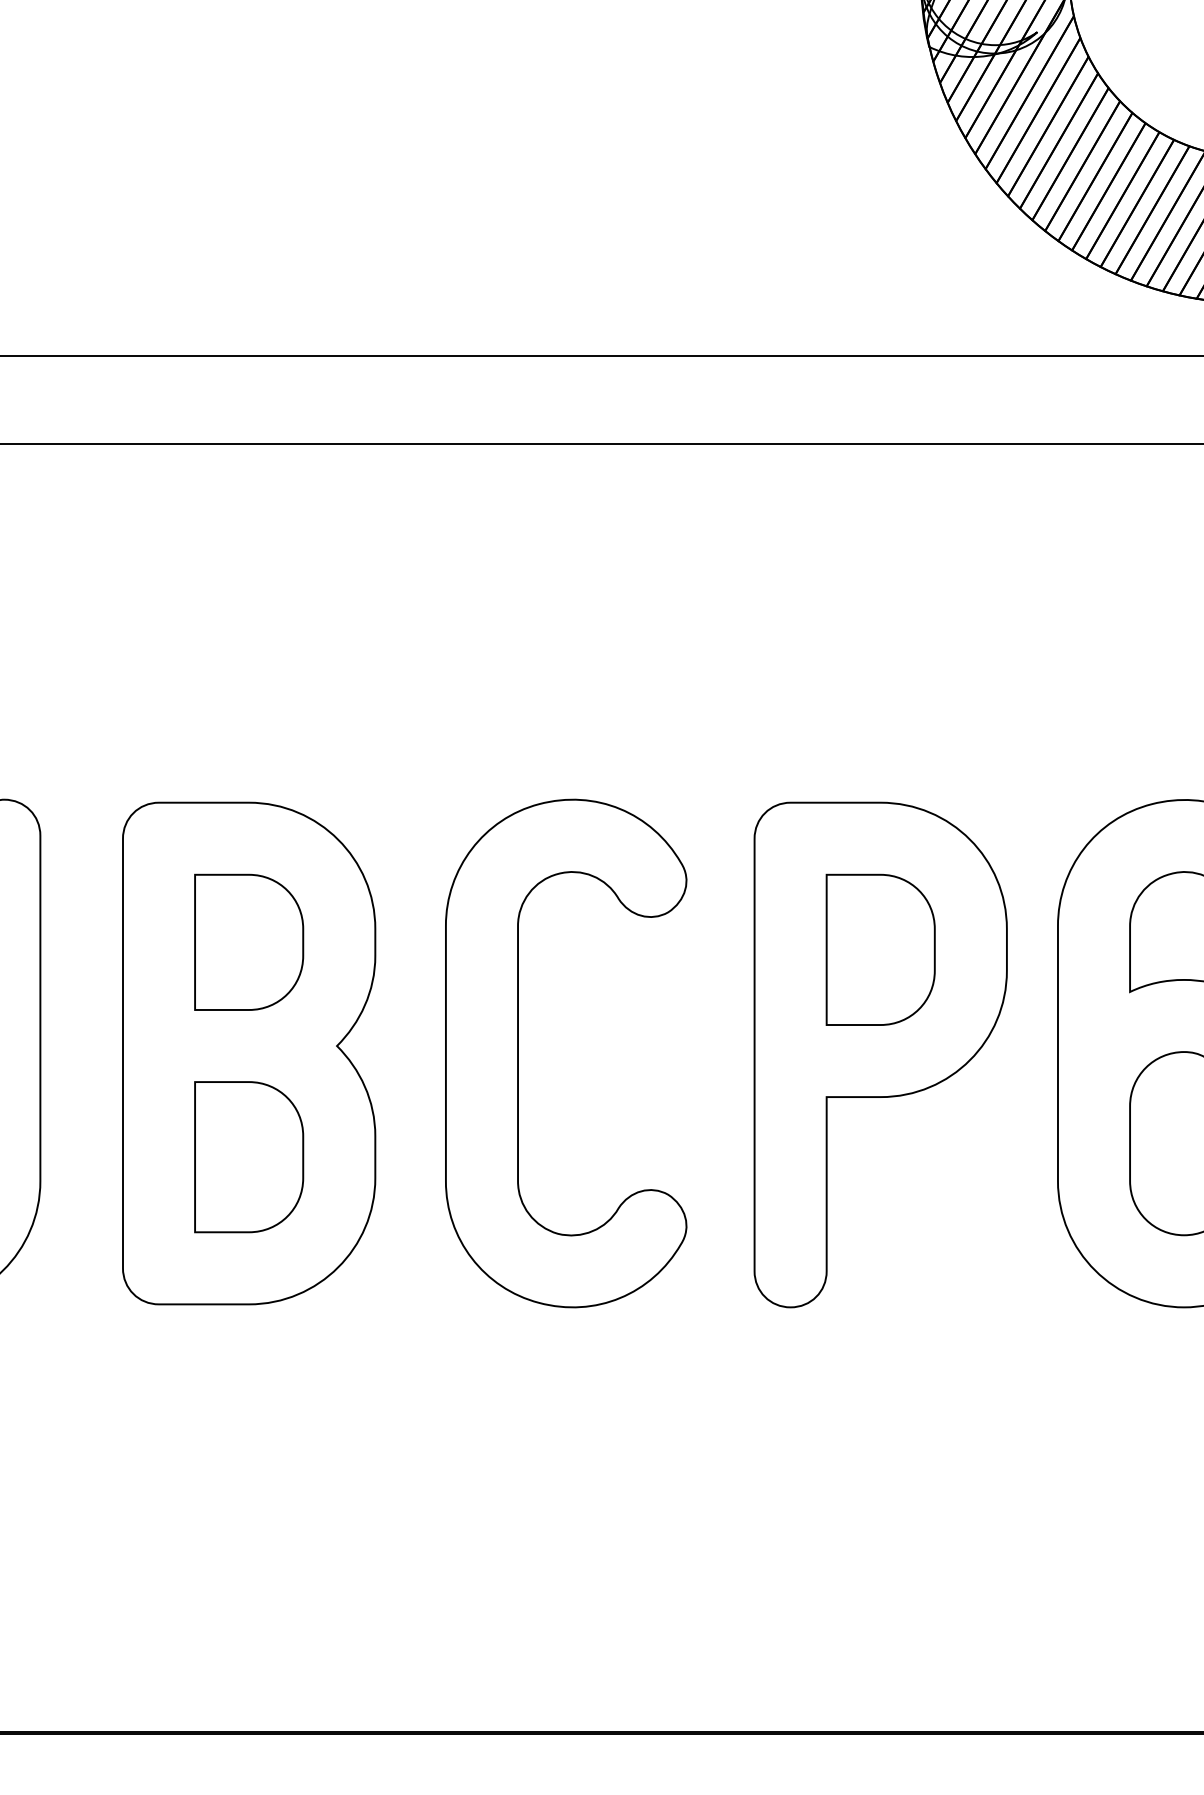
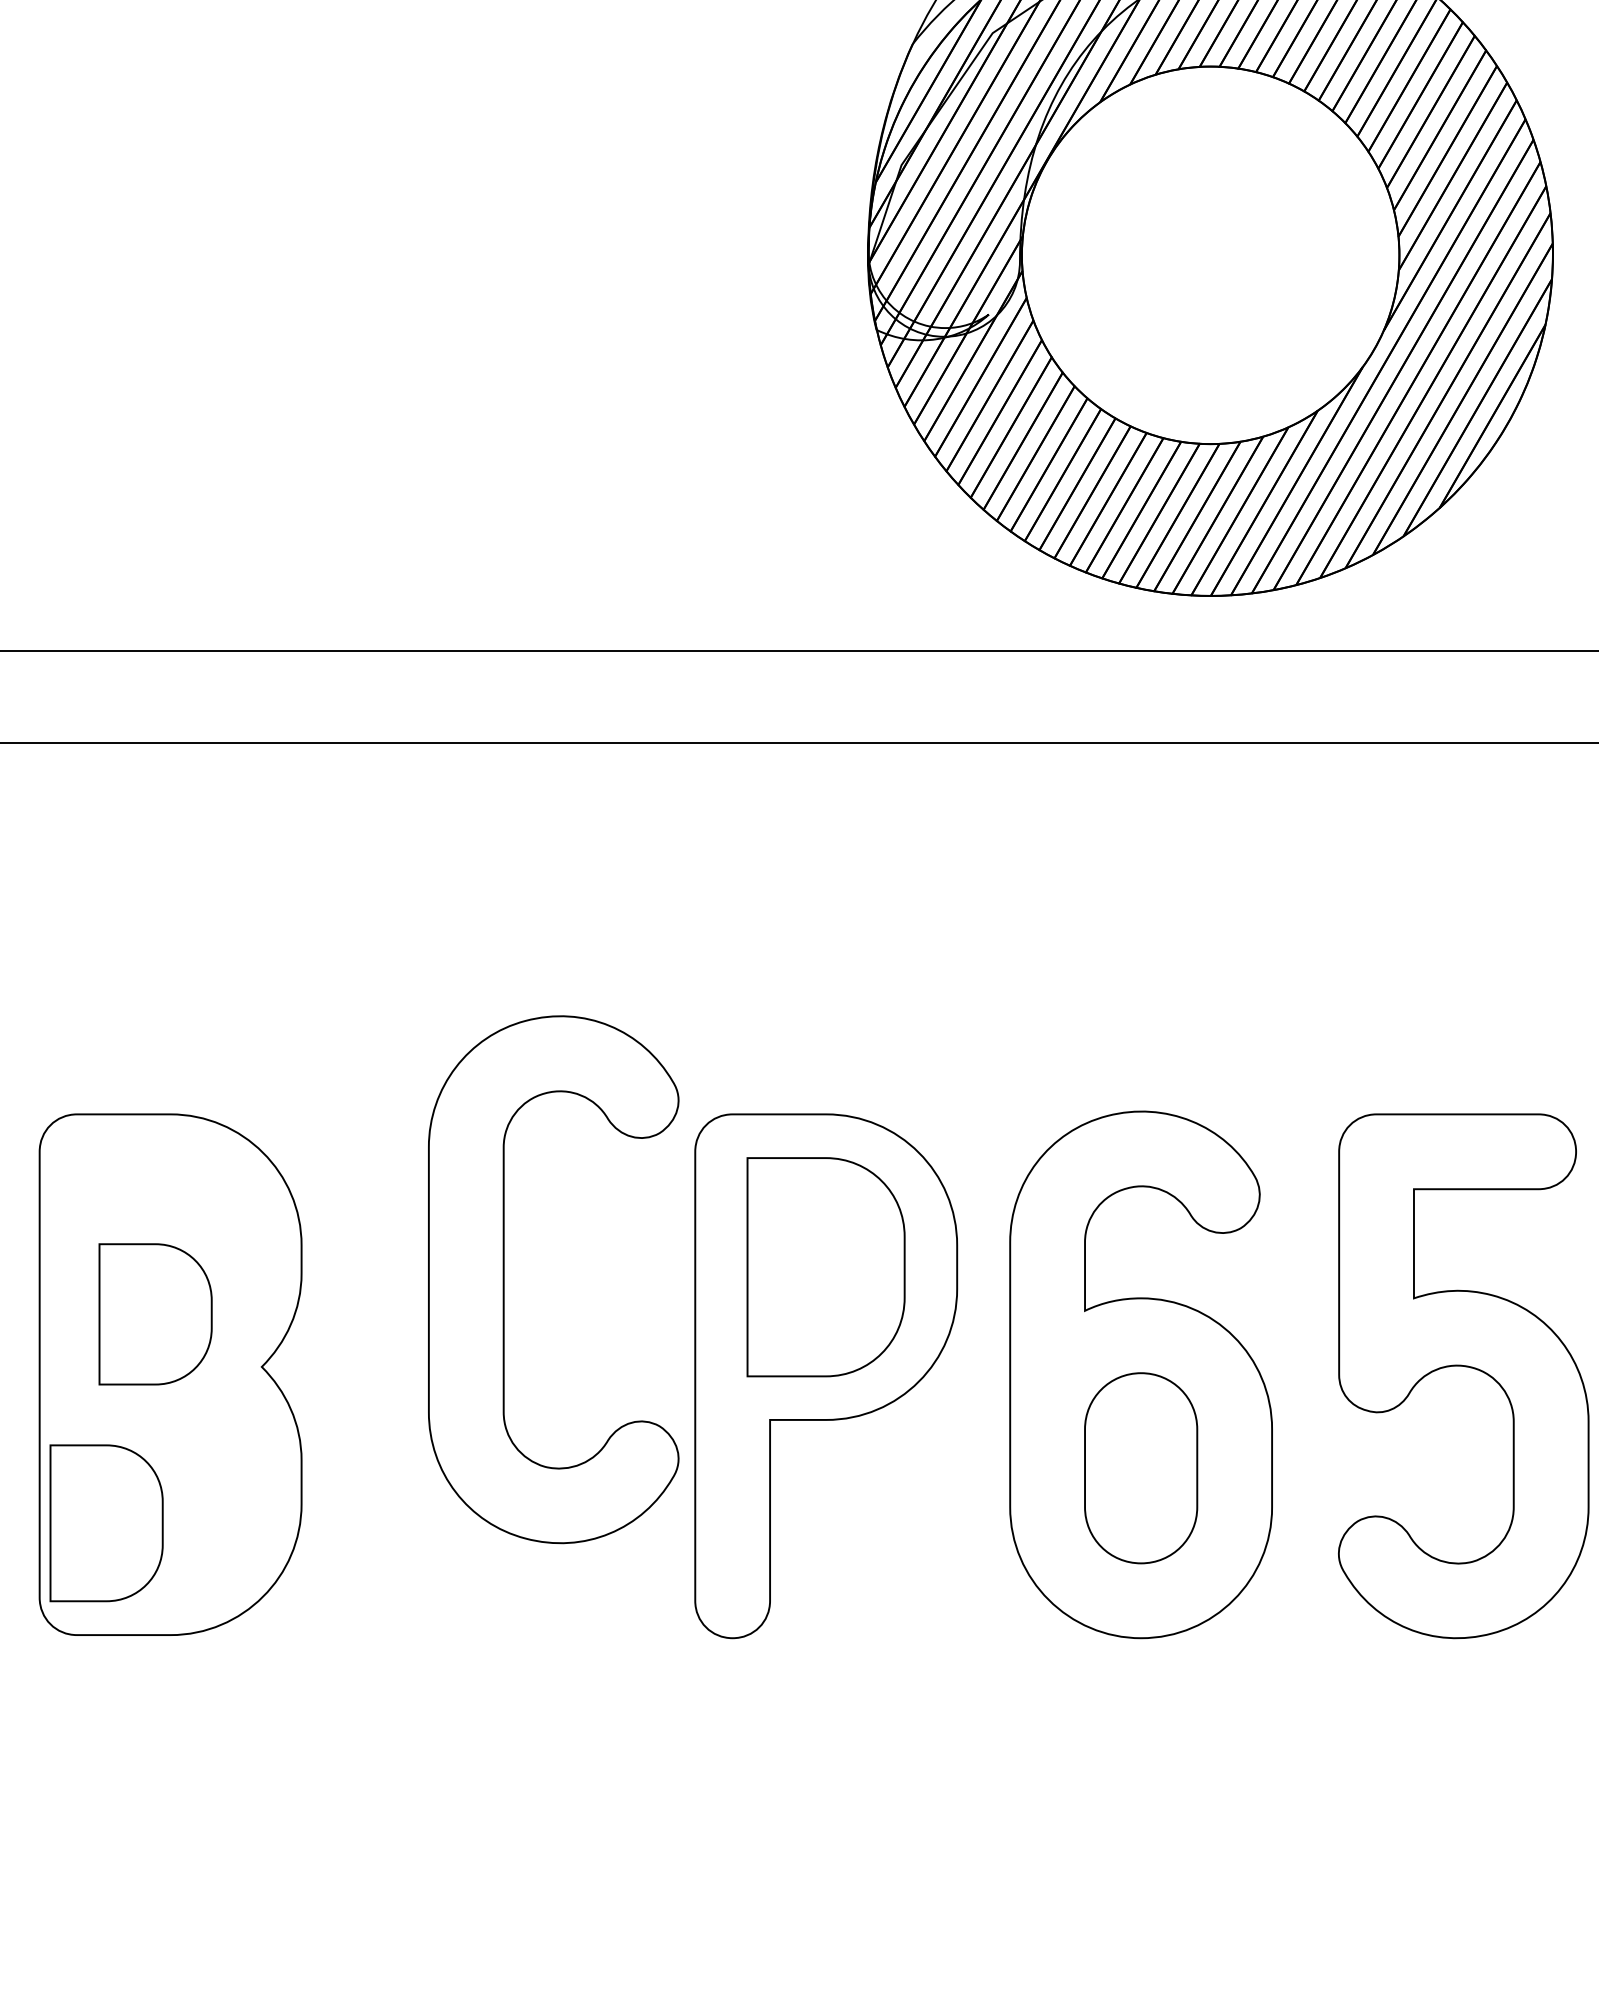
part: (249, 942) -> (155, 1314), moved
part: (881, 949) -> (826, 1266), size x1.4
part: (518, 1053) -> (504, 1279), moved
part: (249, 1157) -> (106, 1523), moved

